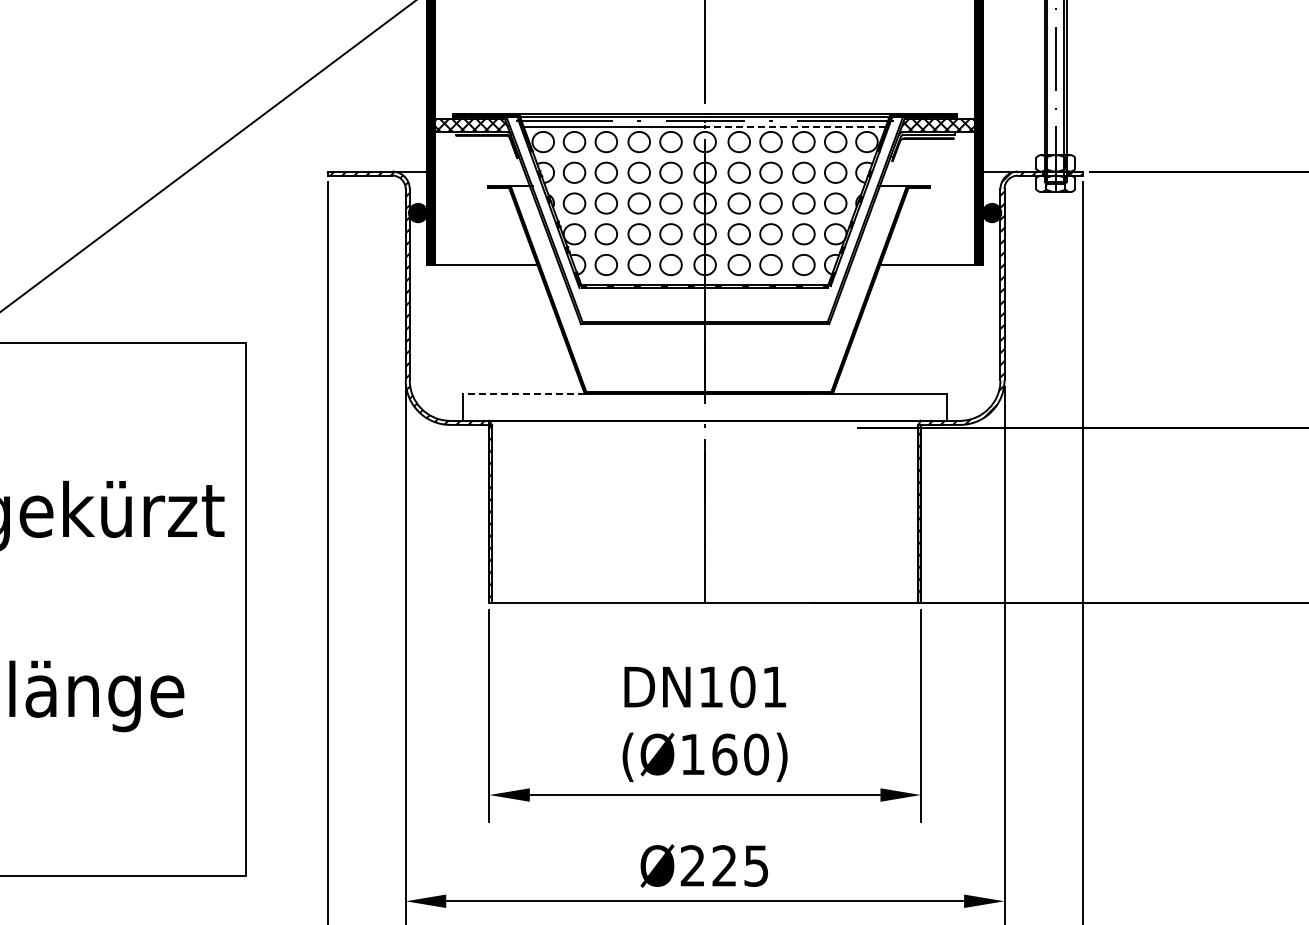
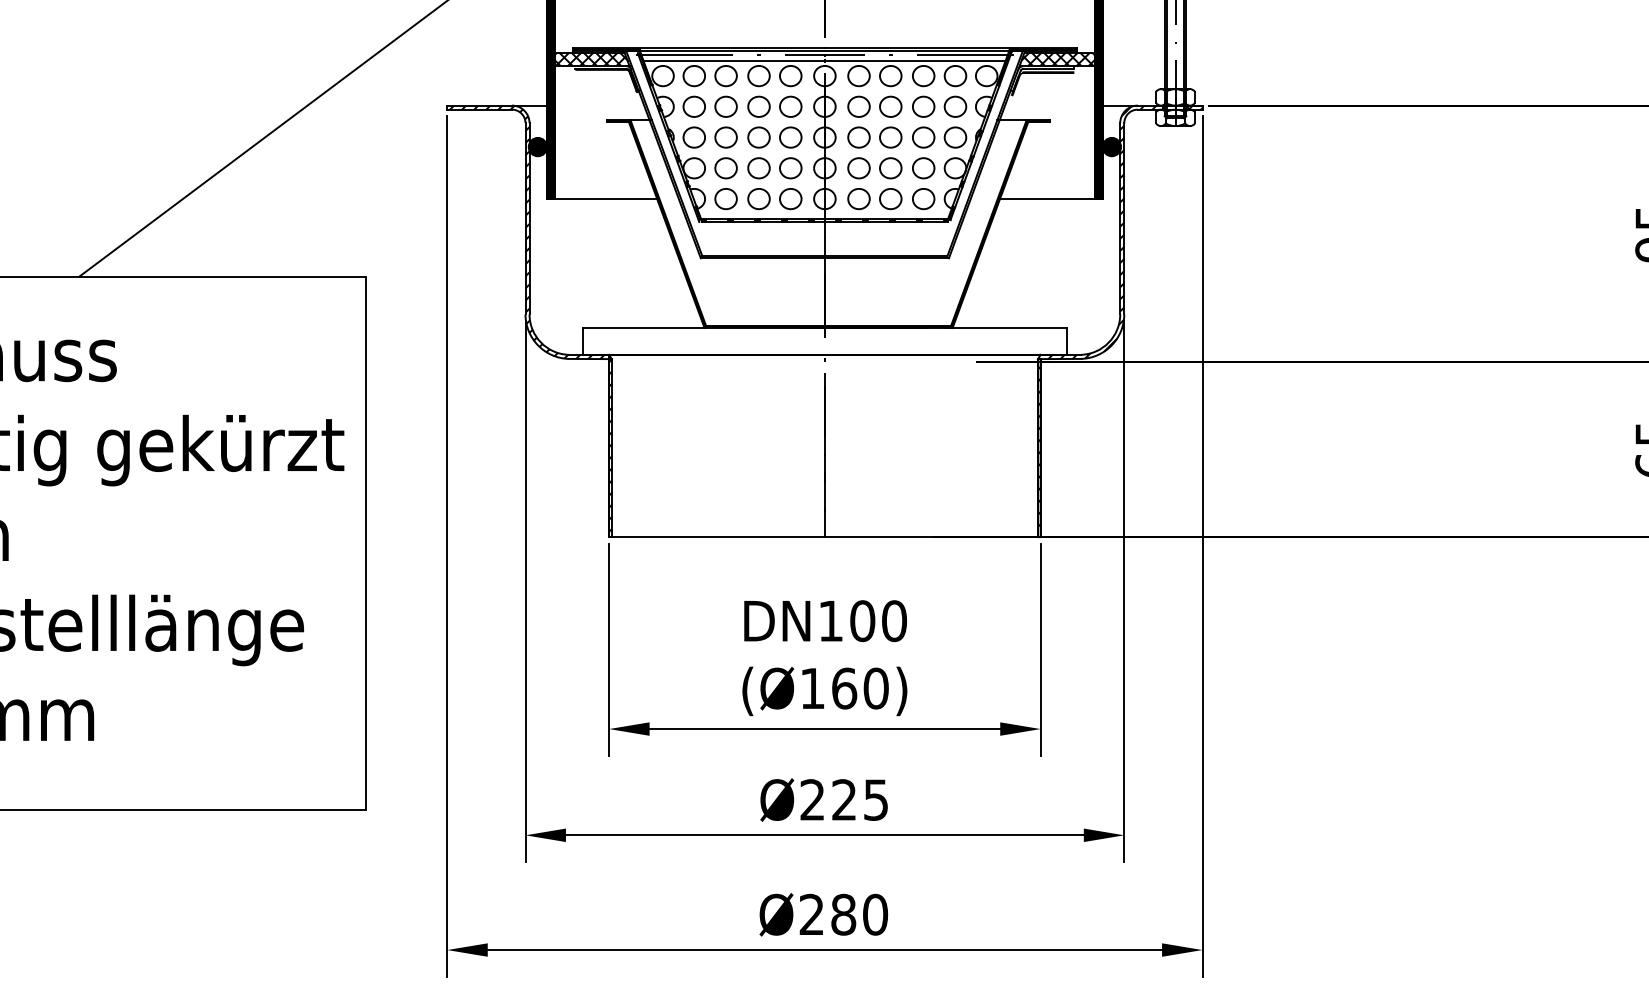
line: (794, 127) -> (914, 61), dashed -> solid
line: (523, 393) -> (643, 327), dashed -> solid
text: (774, 687) -> (894, 621), DN101 -> DN100

